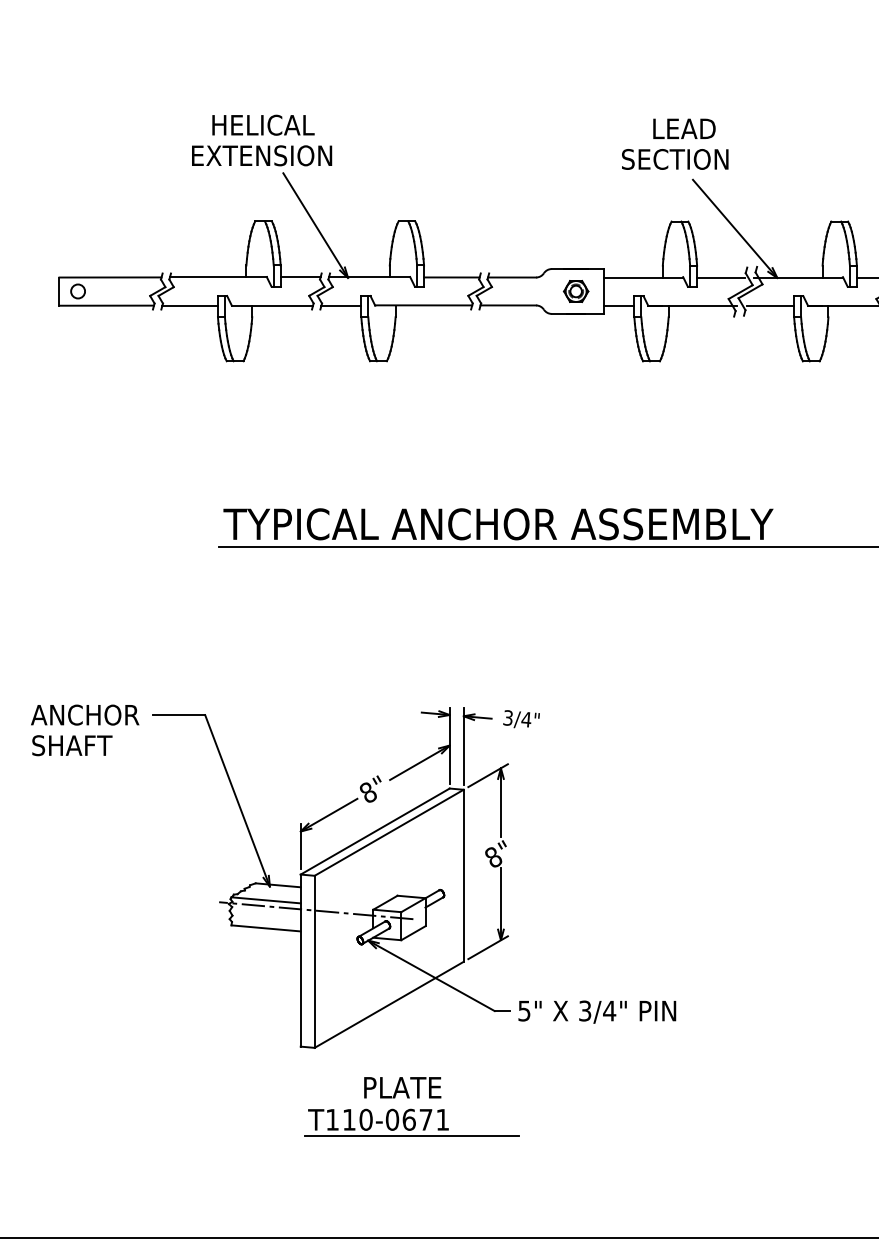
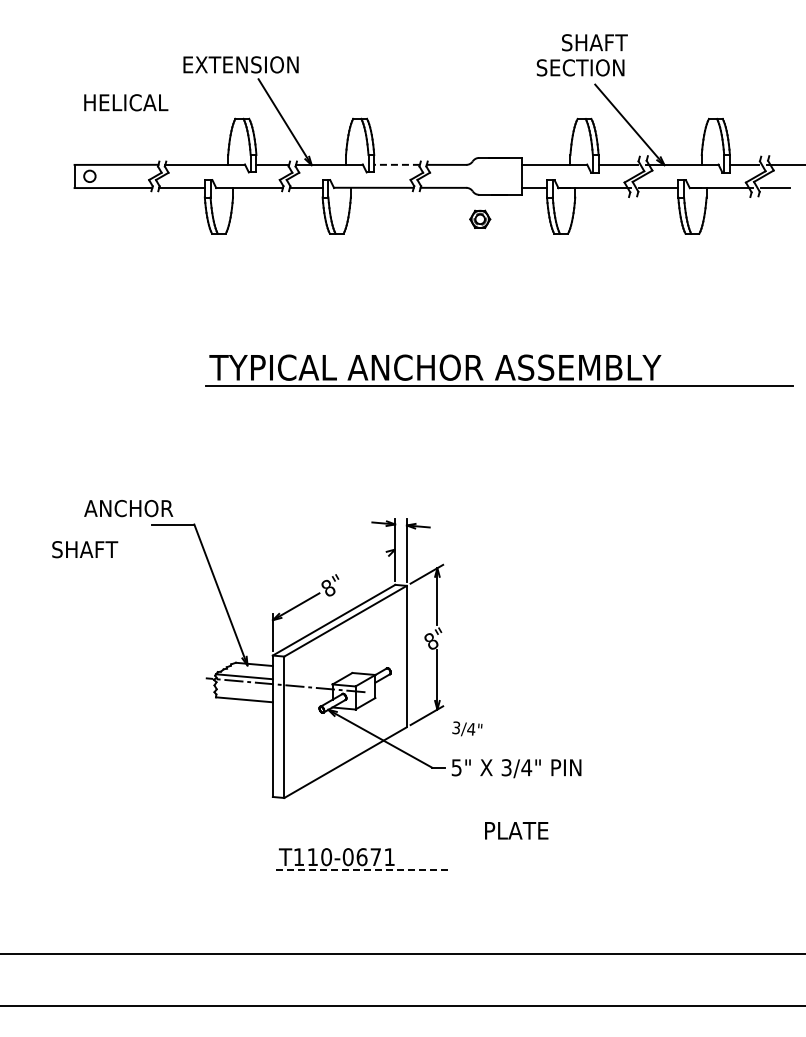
text: (263, 124) -> (126, 102), moved
text: (692, 128) -> (594, 42), LEAD -> SHAFT
line: (452, 277) -> (397, 164), solid -> dashed
part: (576, 290) -> (480, 218), moved
text: (84, 715) -> (128, 508), moved
text: (521, 718) -> (467, 728), moved
line: (419, 762) -> (370, 563), removed
text: (402, 1087) -> (516, 830), moved
line: (412, 1136) -> (364, 870), solid -> dashed

